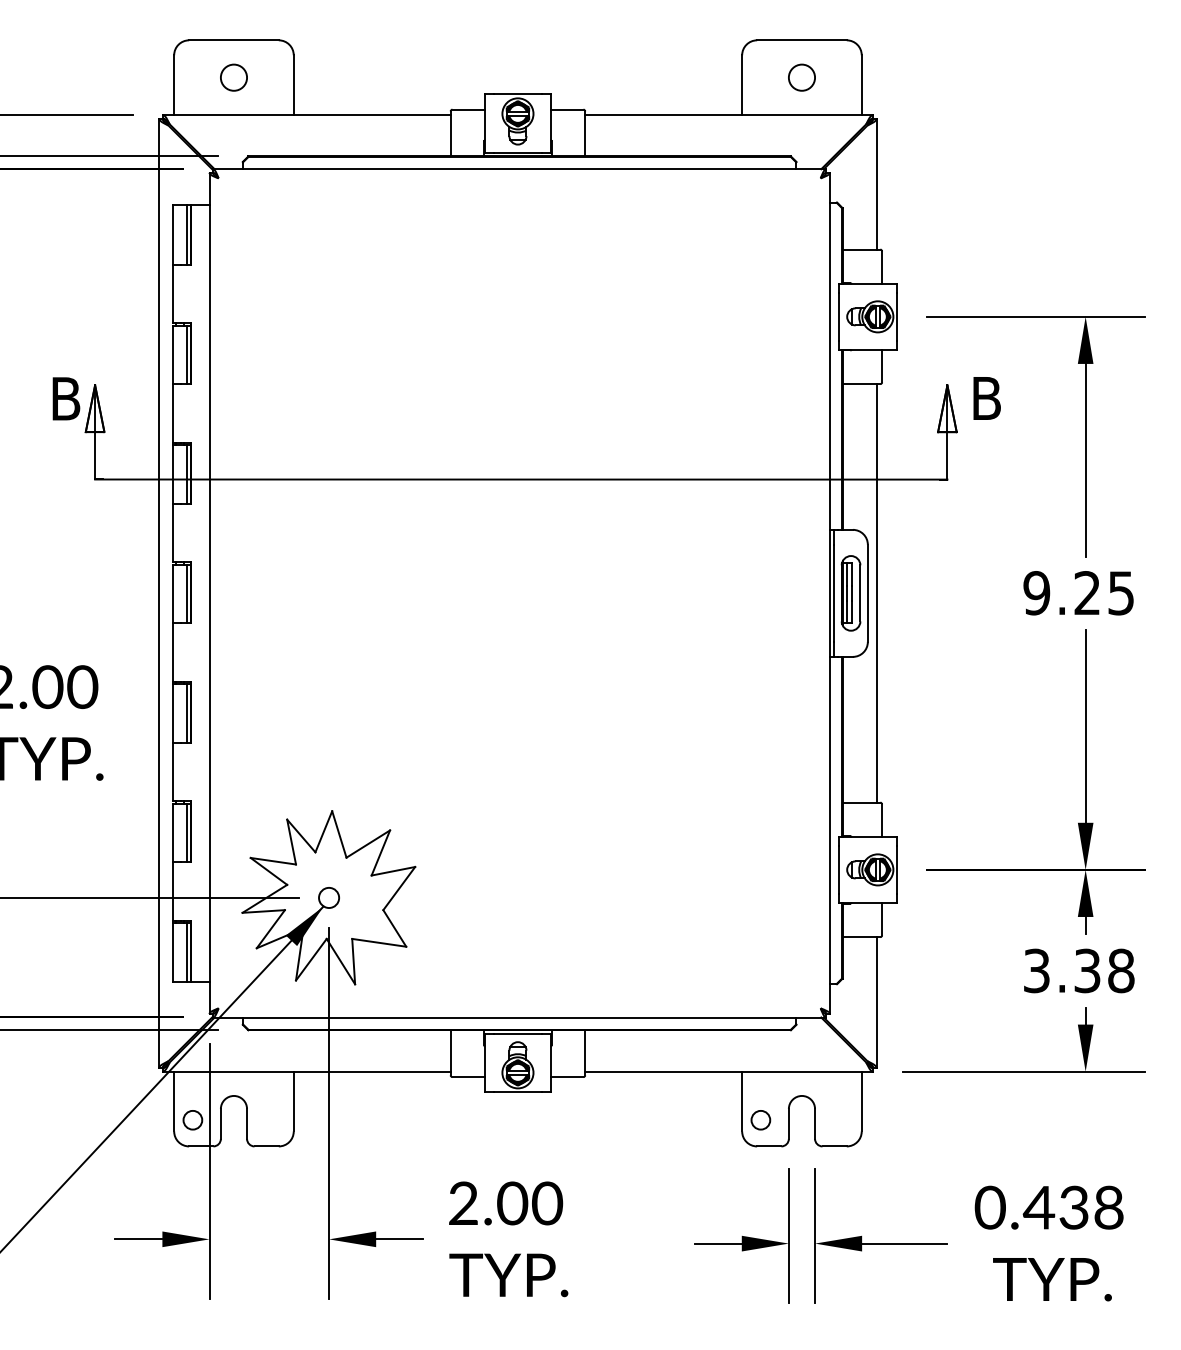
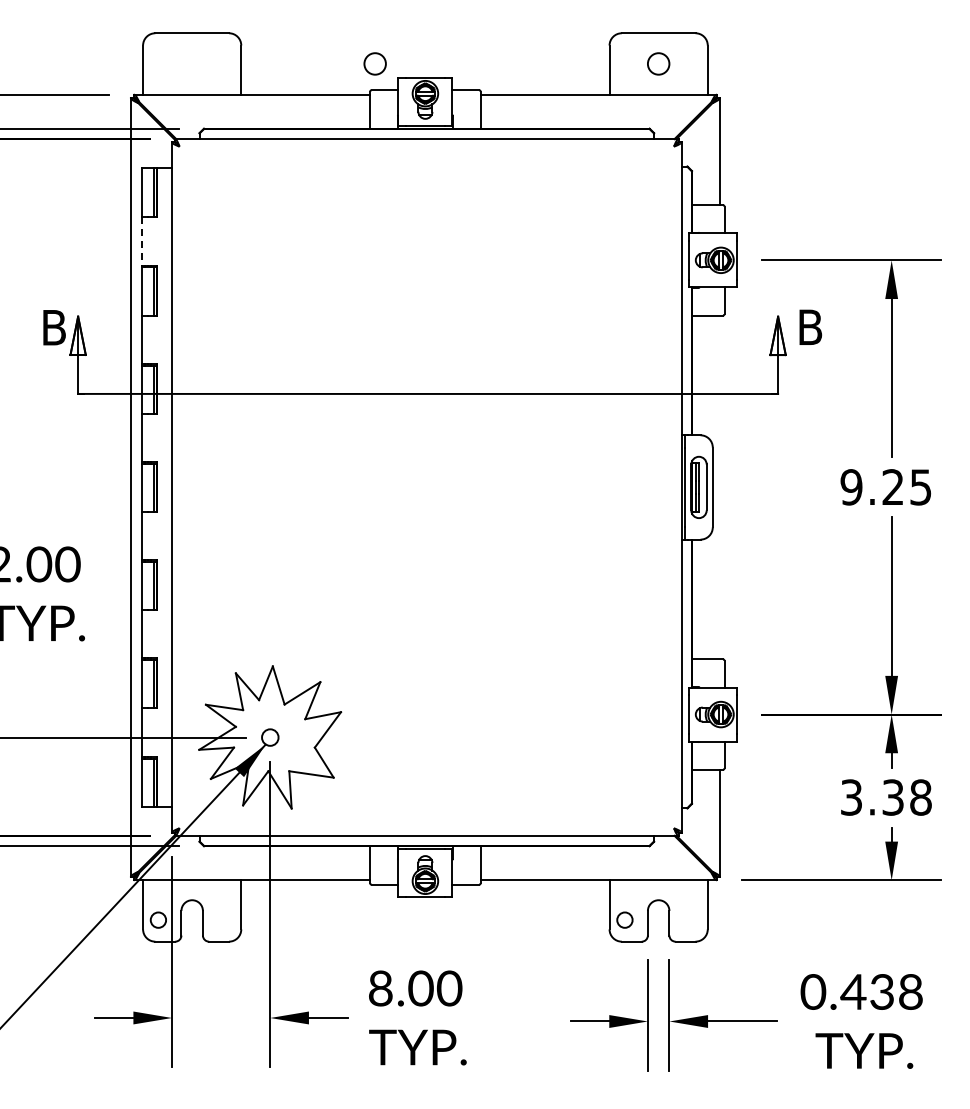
circle: (233, 77) -> (374, 63), moved
line: (172, 293) -> (141, 241), solid -> dashed
line: (877, 593) -> (720, 487), removed
text: (463, 1203) -> (380, 988), 2.00 -> 8.00

